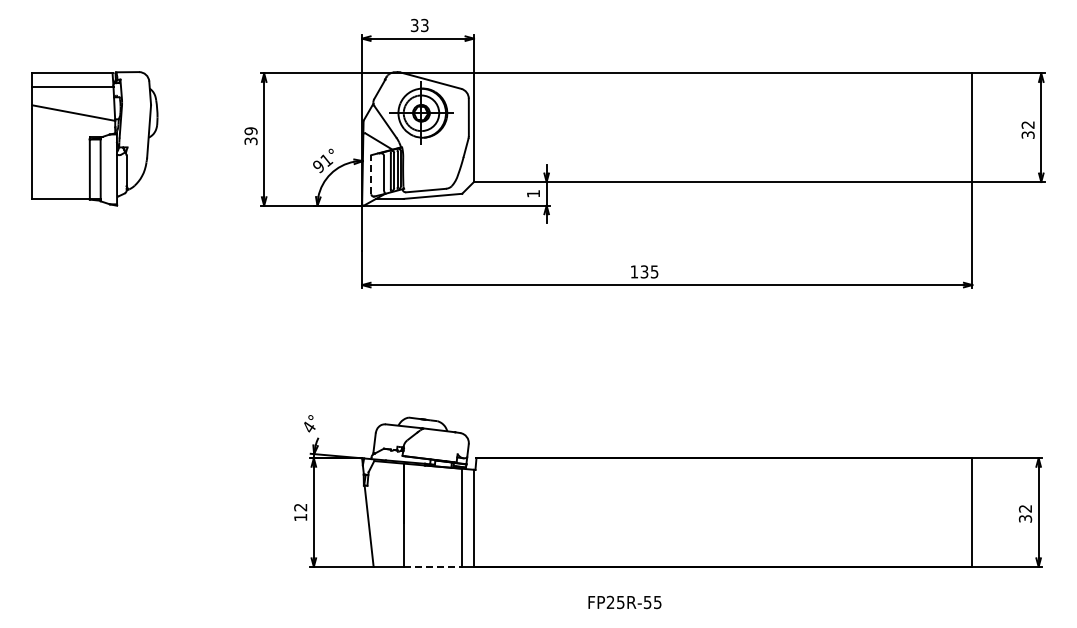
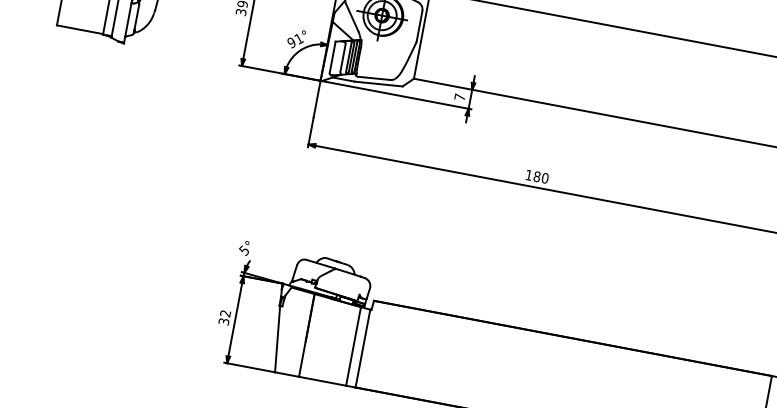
line: (371, 174) -> (332, 57), dashed -> solid
text: (533, 193) -> (459, 97), 1 -> 7
text: (649, 271) -> (541, 177), 135 -> 180
text: (308, 427) -> (243, 250), 4° -> 5°
text: (300, 517) -> (223, 321), 12 -> 32
line: (433, 566) -> (323, 381), dashed -> solid

